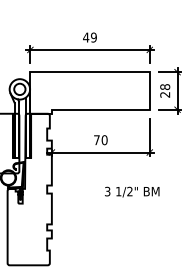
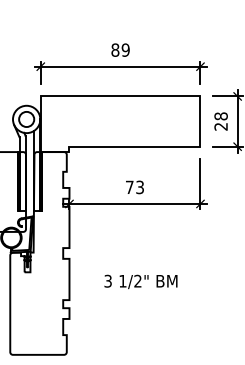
text: (86, 37) -> (115, 49), 49 -> 89
text: (104, 140) -> (140, 187), 70 -> 73
text: (131, 191) -> (140, 281), moved

